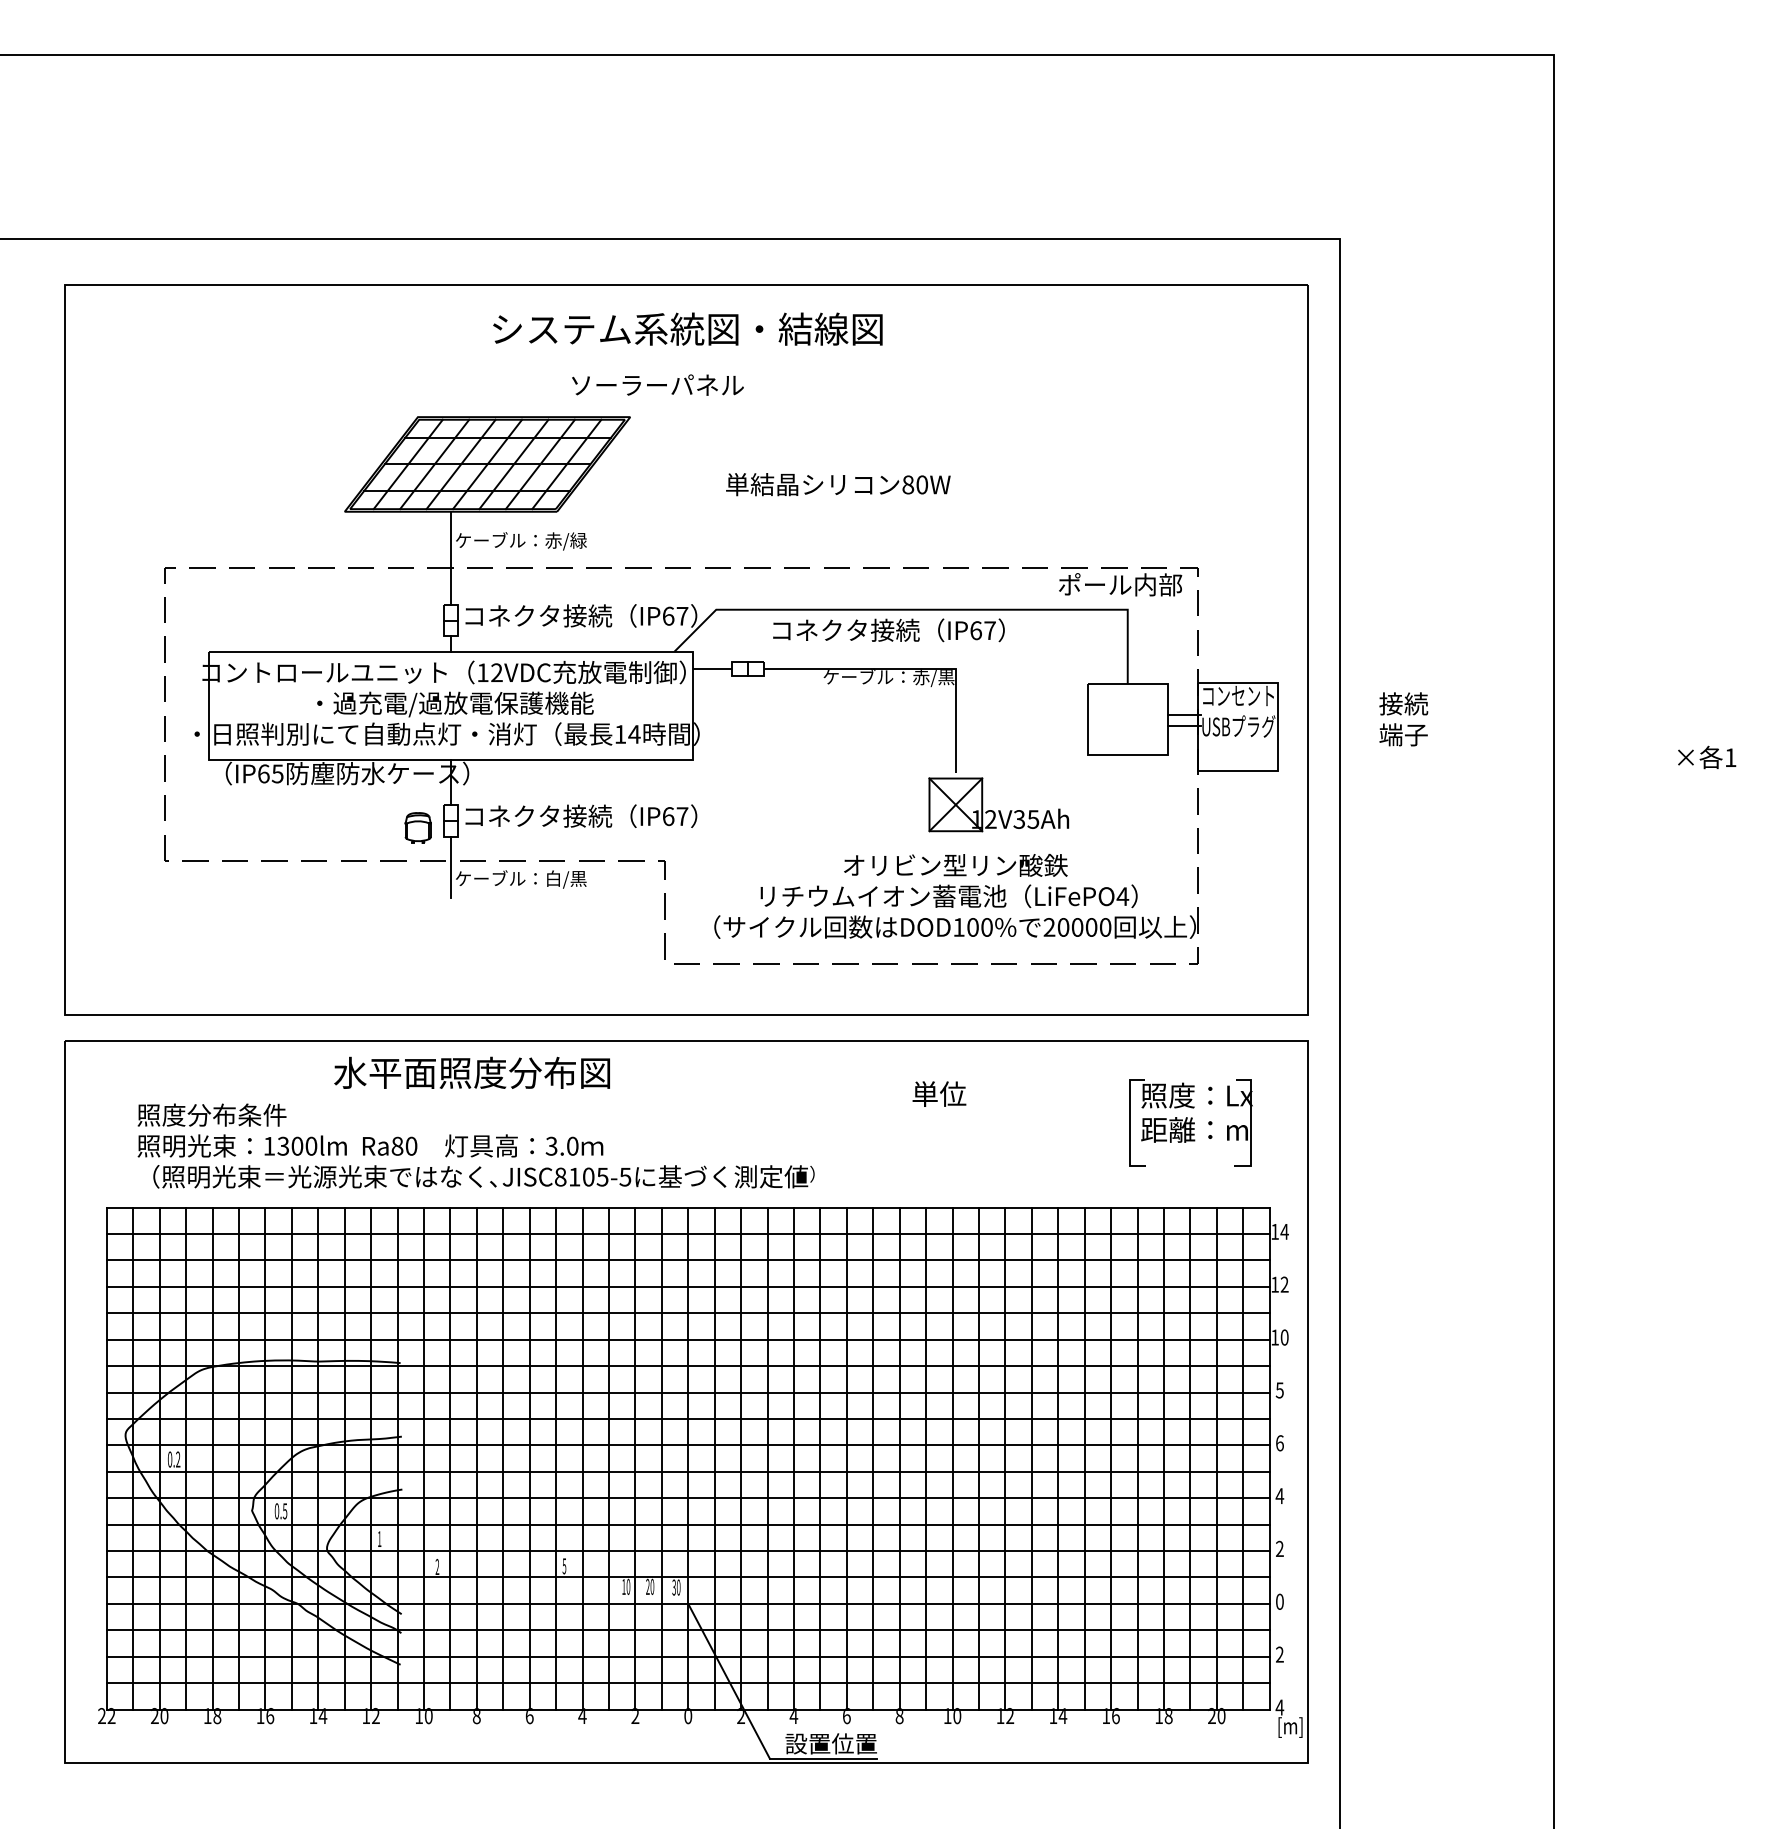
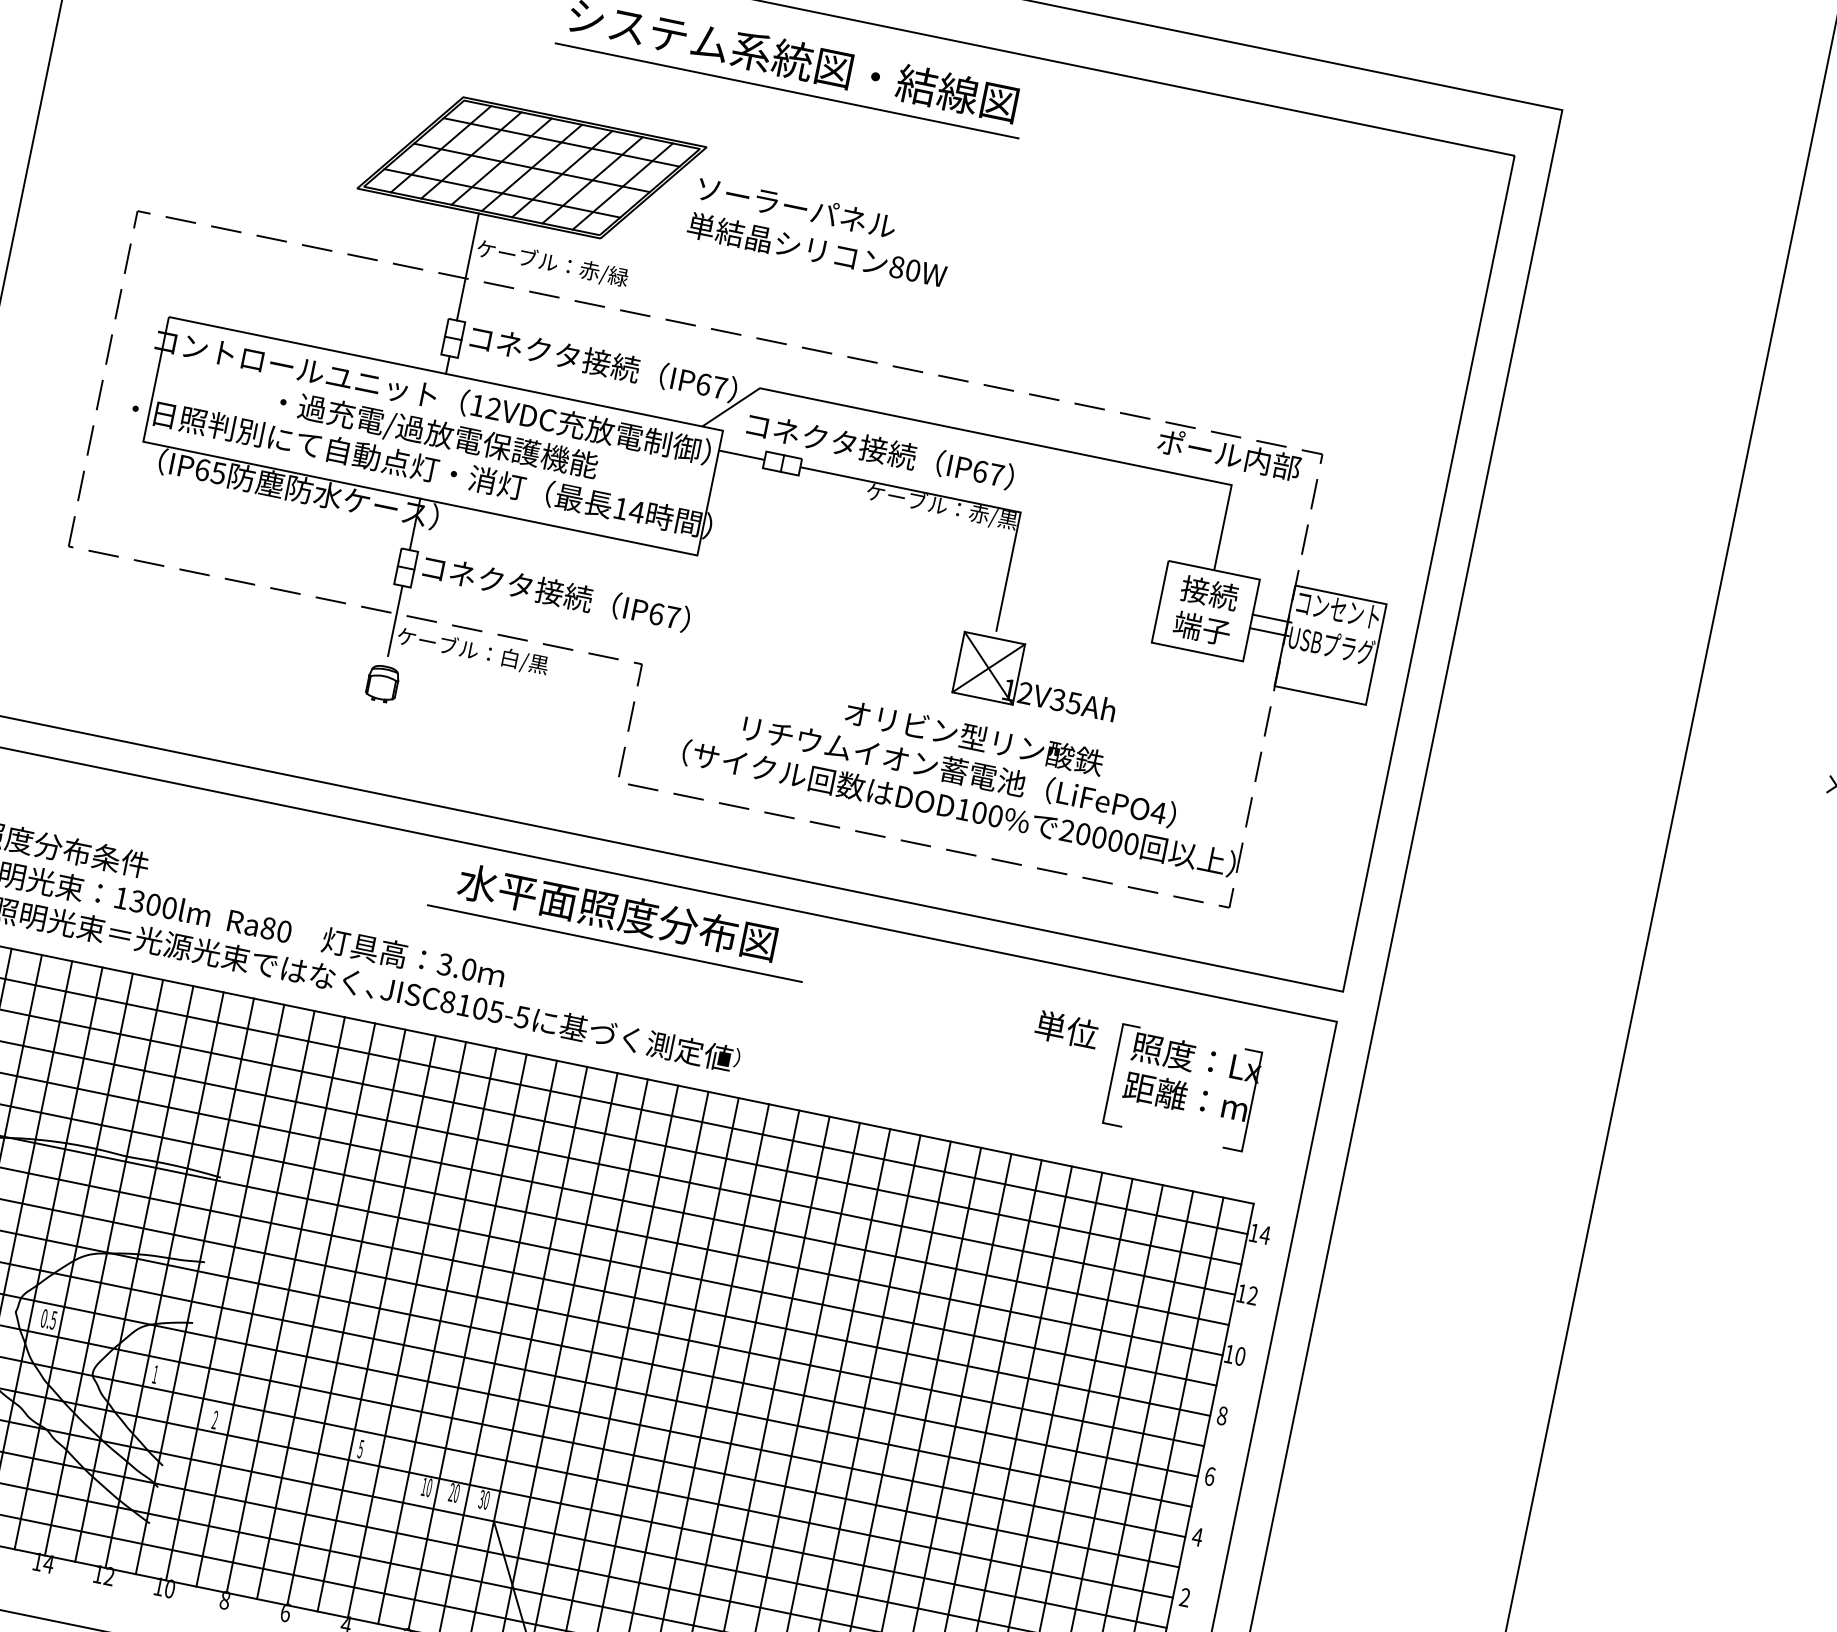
line: (687, 356) -> (786, 91), added
text: (657, 384) -> (796, 206), moved
text: (838, 484) -> (817, 250), moved
text: (888, 630) -> (880, 450), moved
text: (1403, 719) -> (1205, 610), moved
part: (417, 827) -> (381, 683), moved
text: (471, 1072) -> (616, 911), moved
text: (939, 1093) -> (1067, 1029), moved
line: (690, 1099) -> (615, 943), added
text: (1279, 1390) -> (1221, 1415), 5 -> 8

